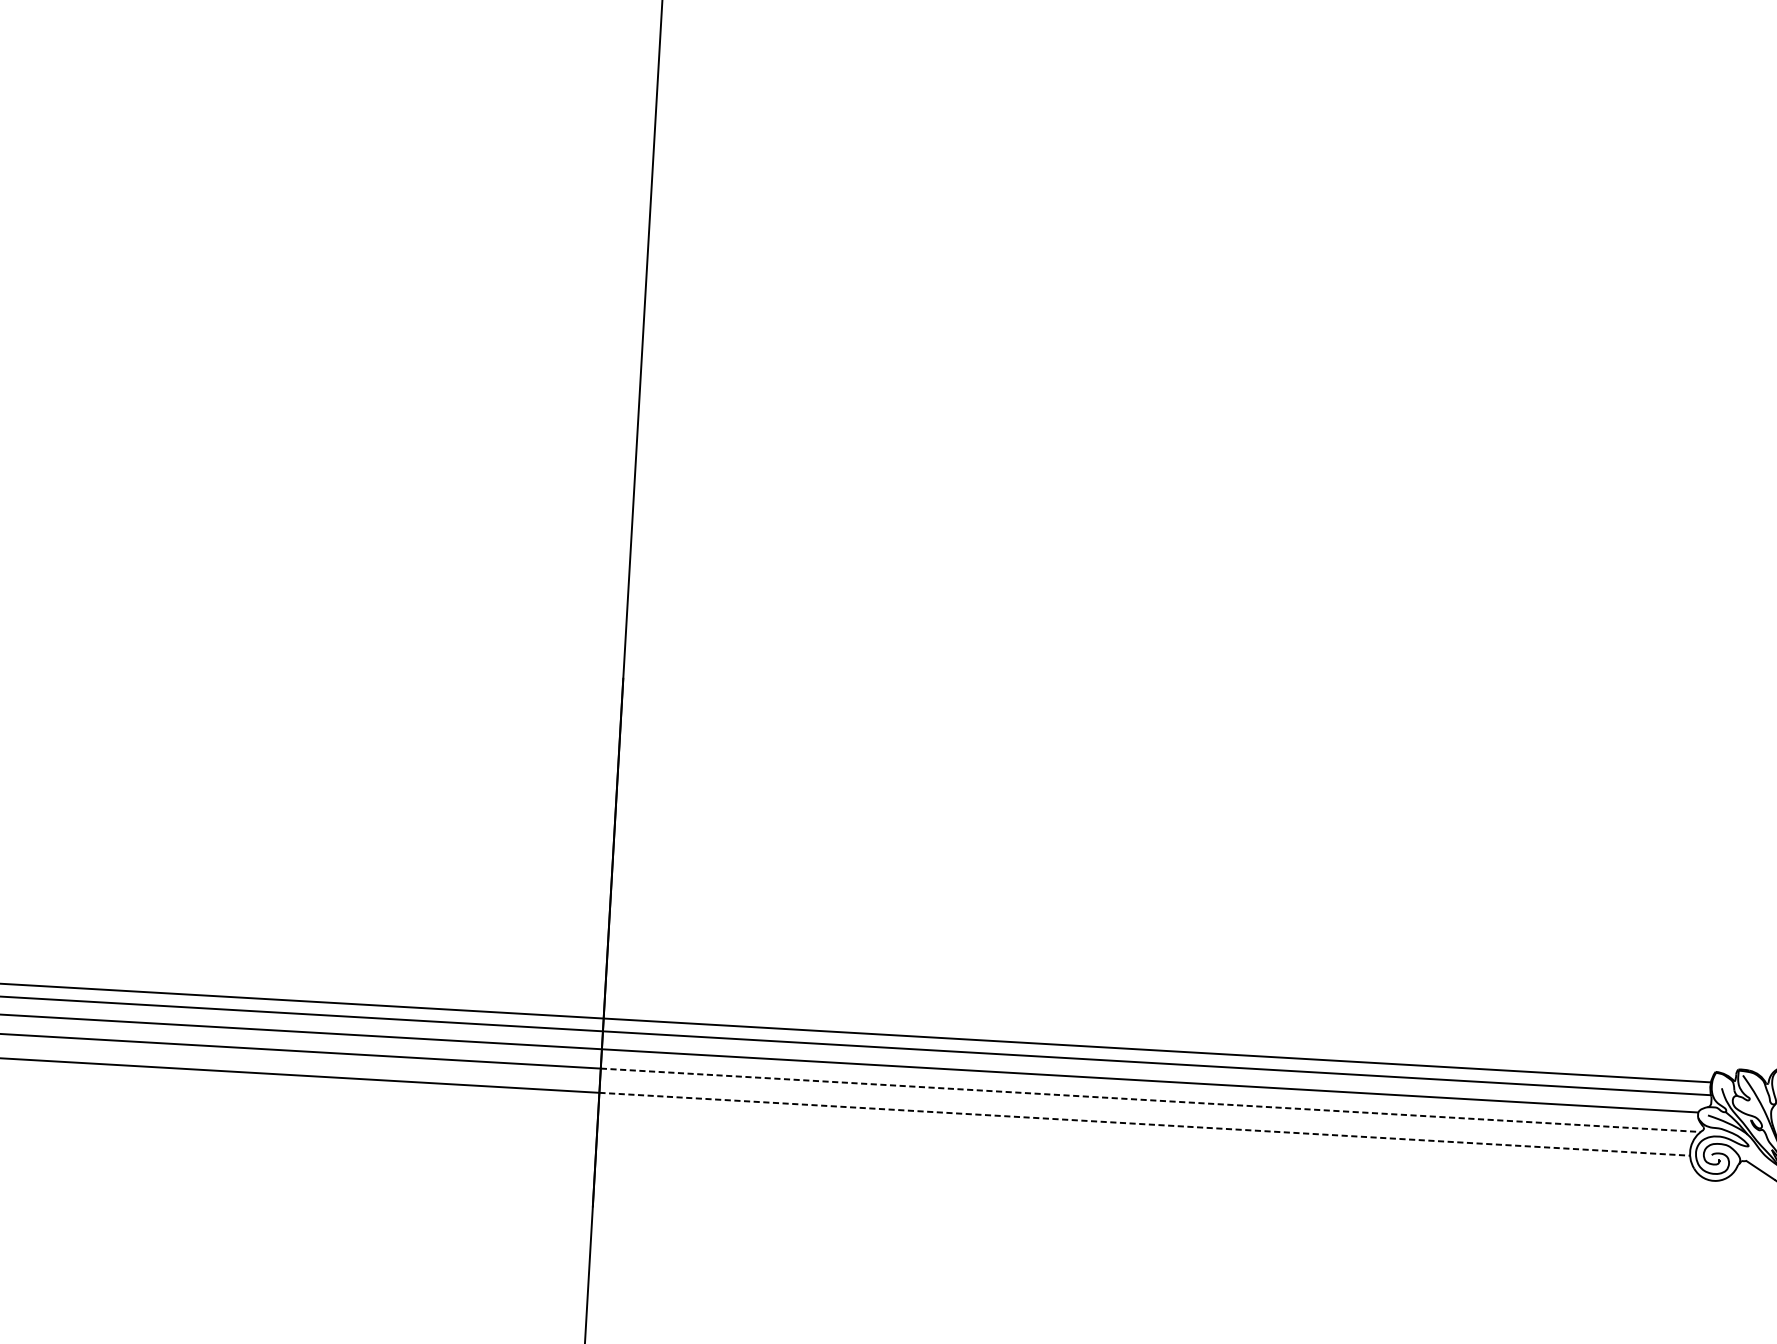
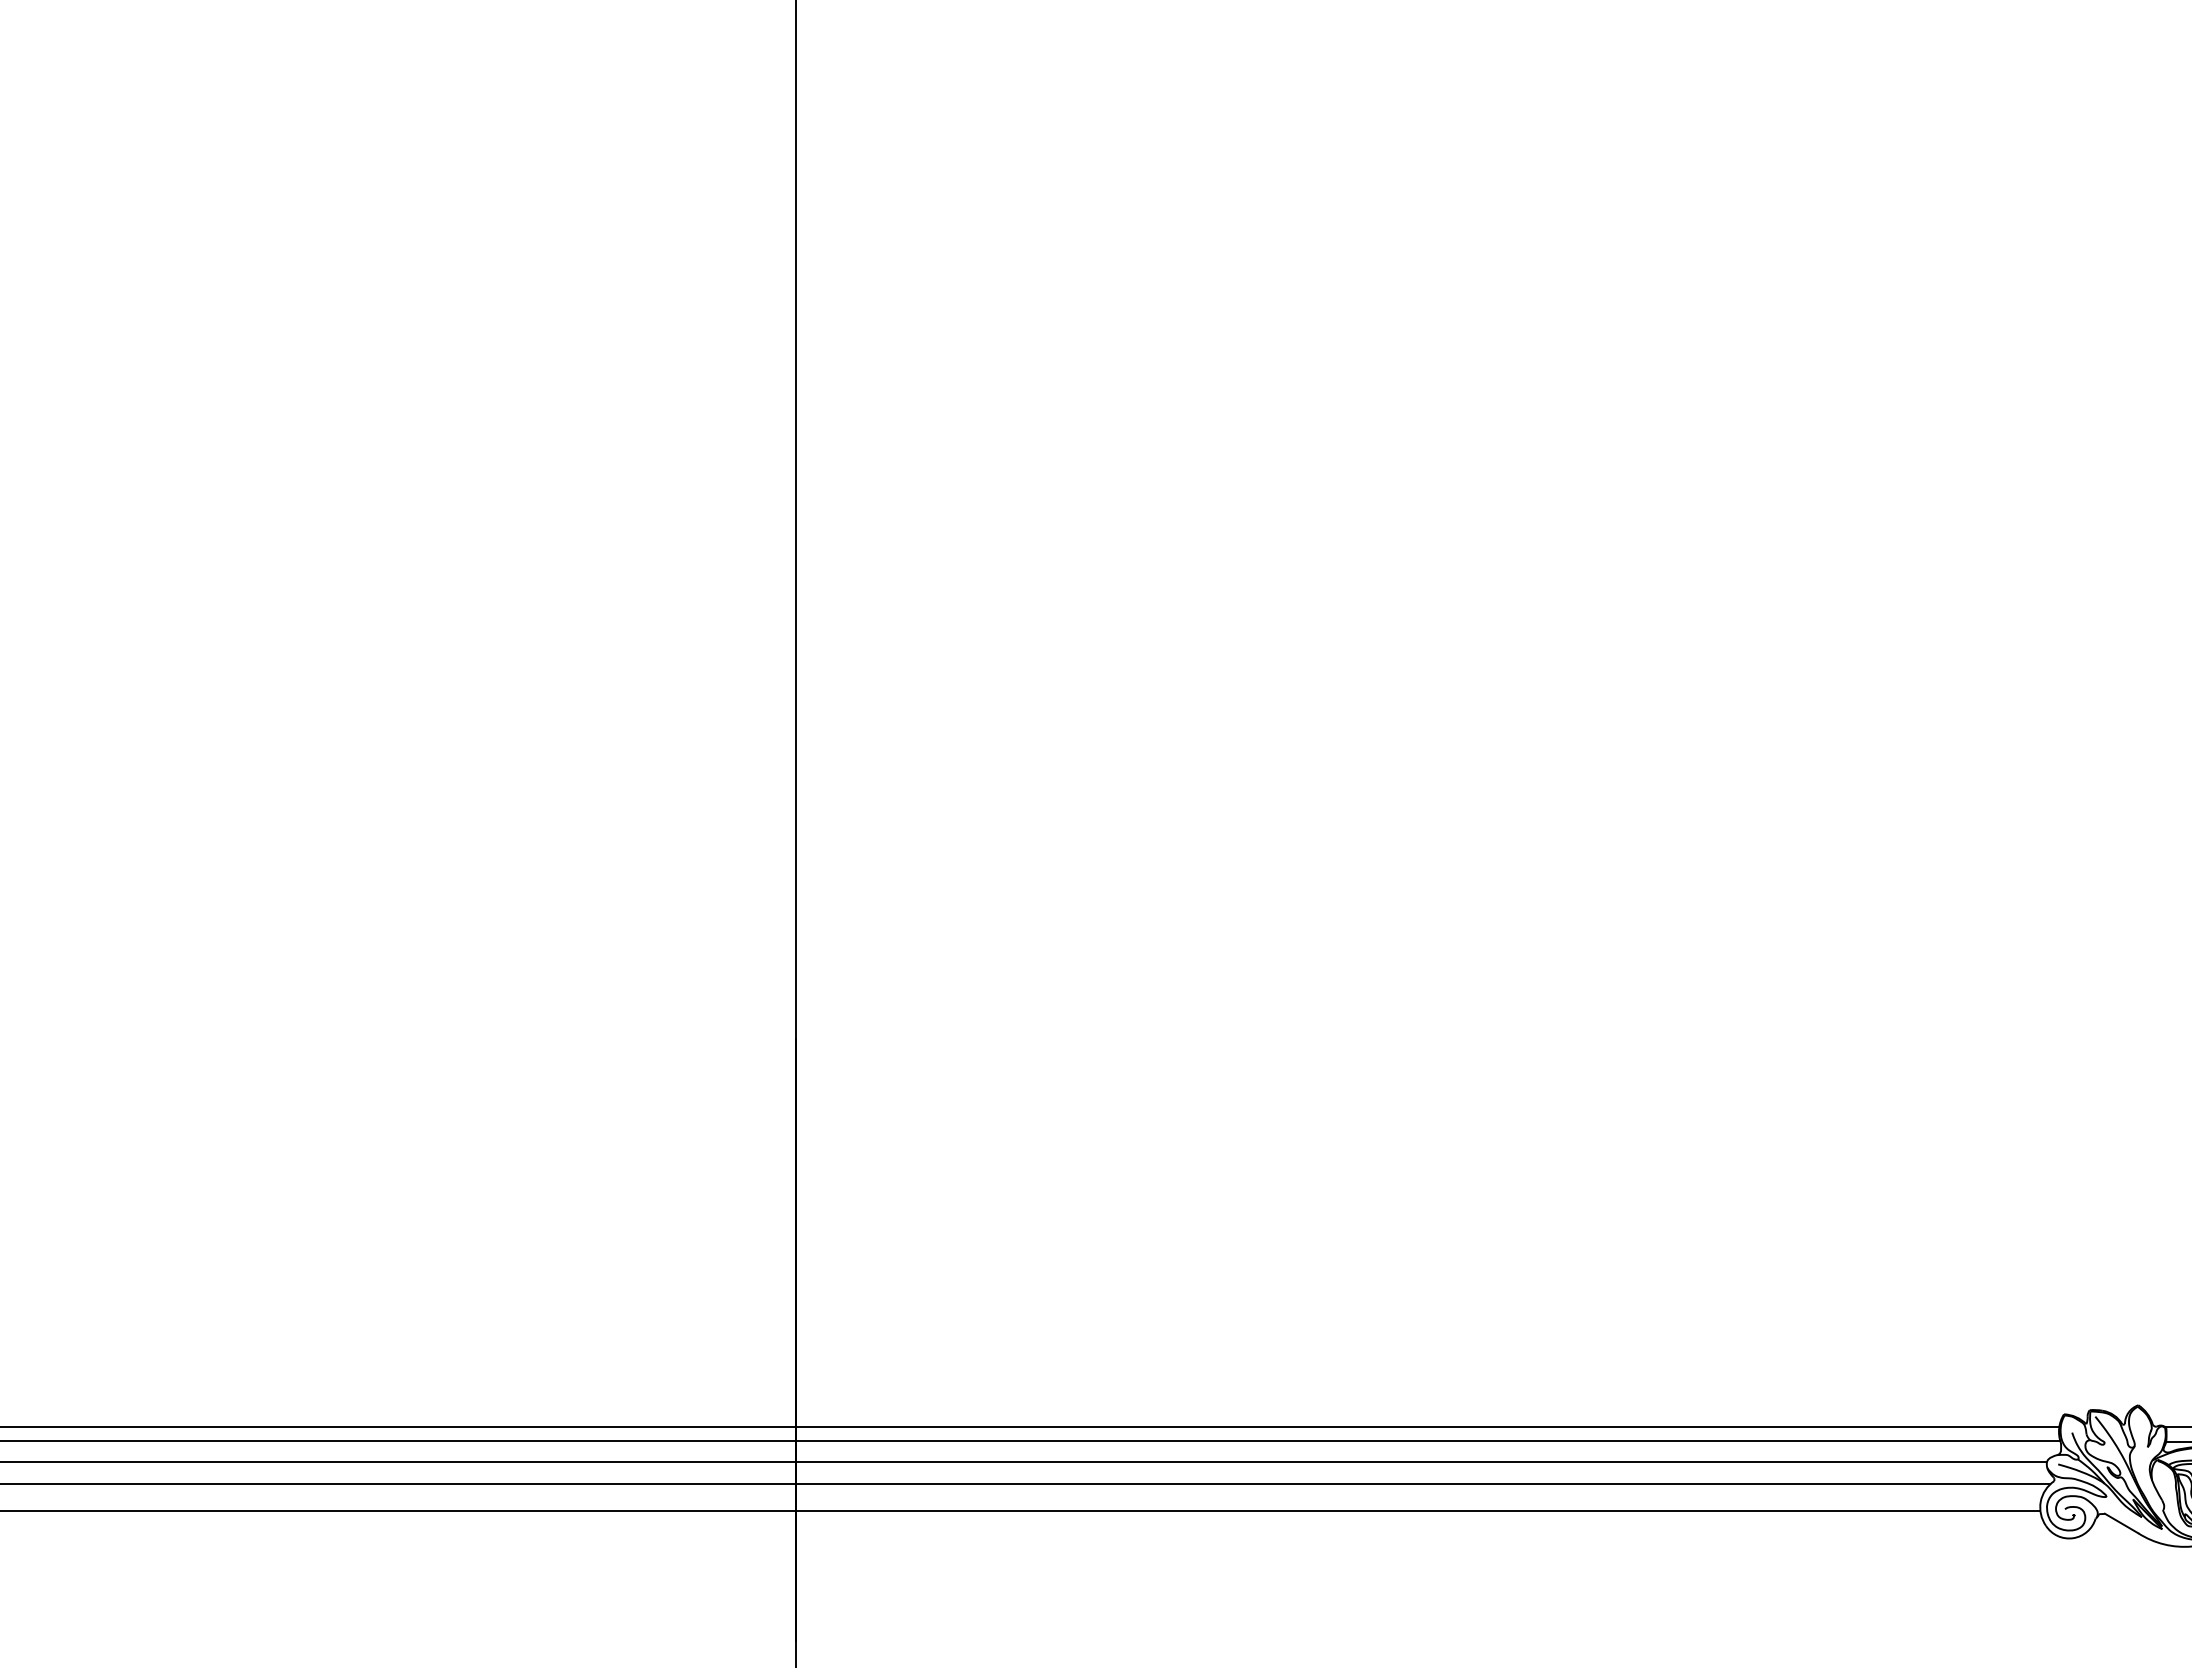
line: (1150, 1100) -> (1423, 1483), dashed -> solid
line: (1145, 1124) -> (1418, 1511), dashed -> solid

